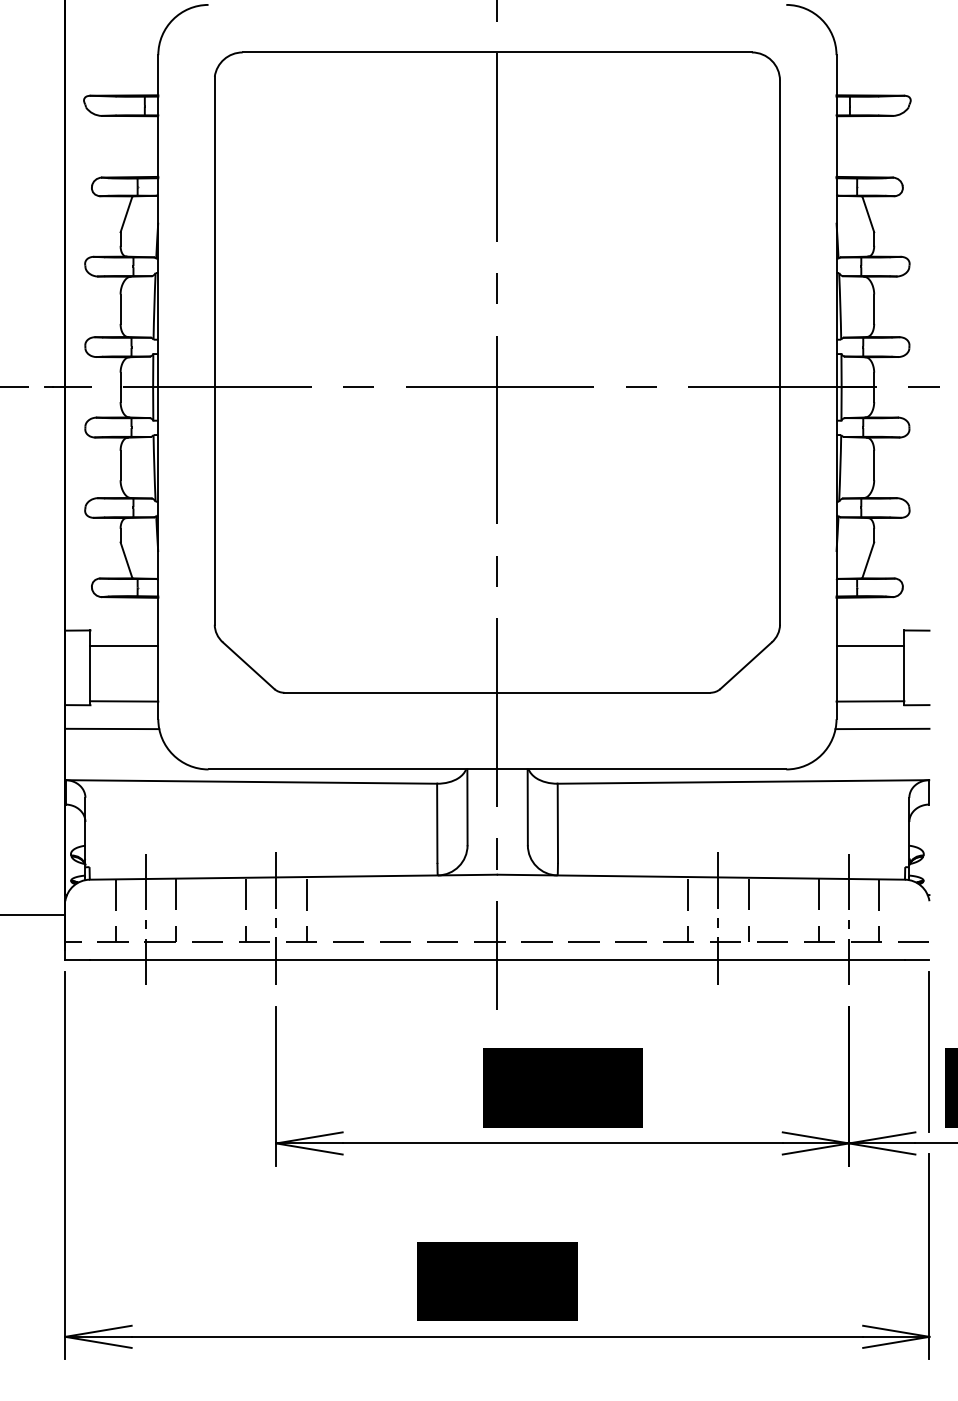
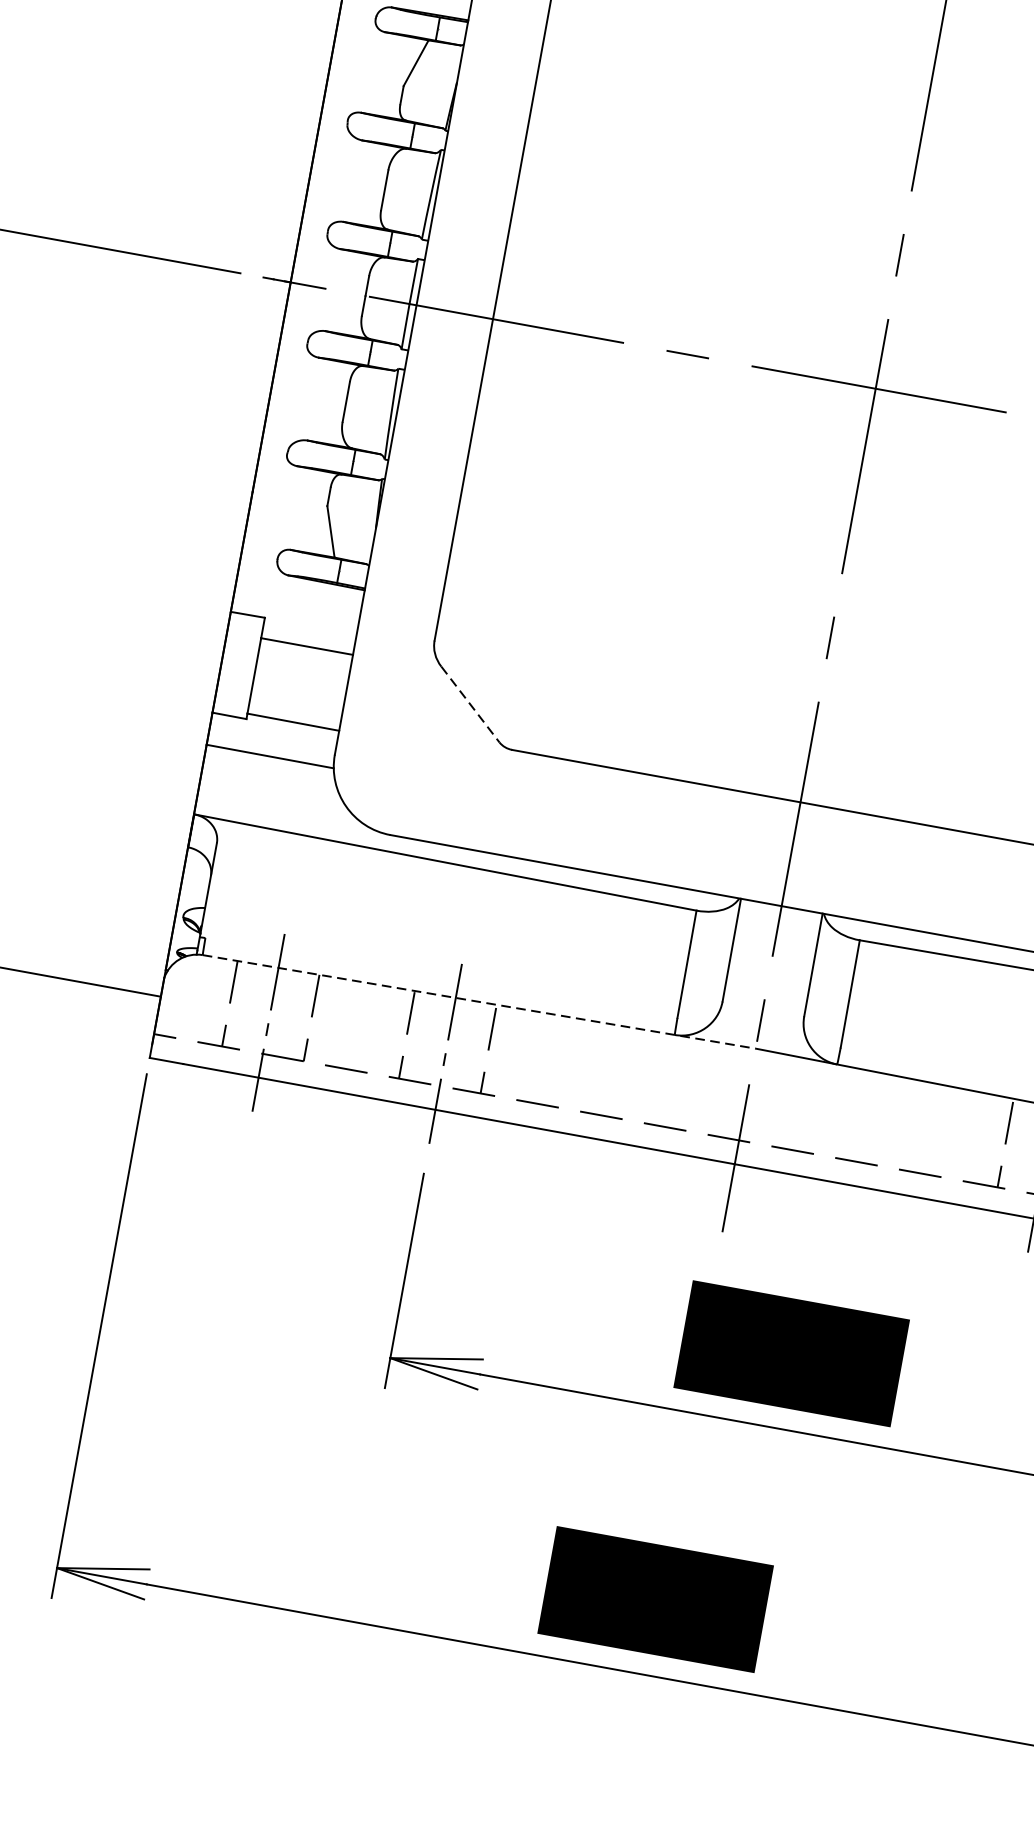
line: (248, 665) -> (470, 704), solid -> dashed
line: (293, 877) -> (479, 1002), solid -> dashed

